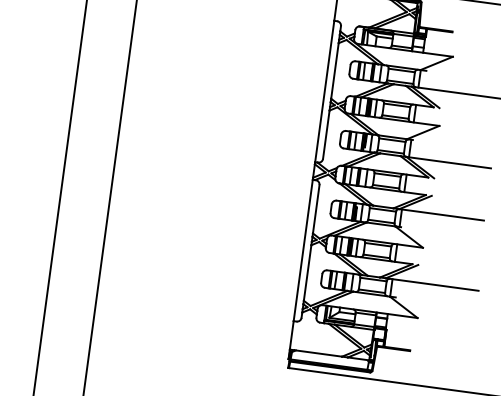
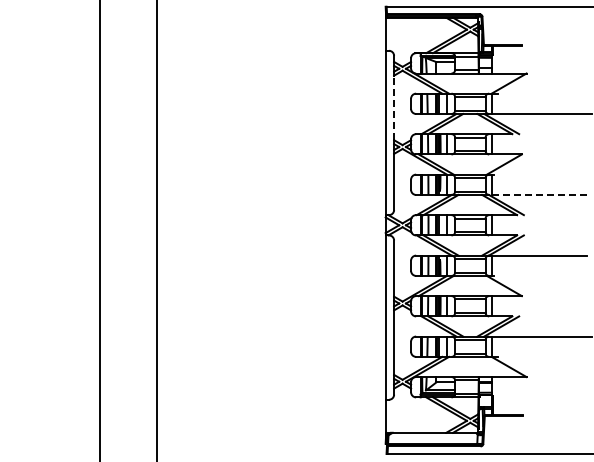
line: (335, 70) -> (394, 107), solid -> dashed
line: (448, 162) -> (537, 194), solid -> dashed

